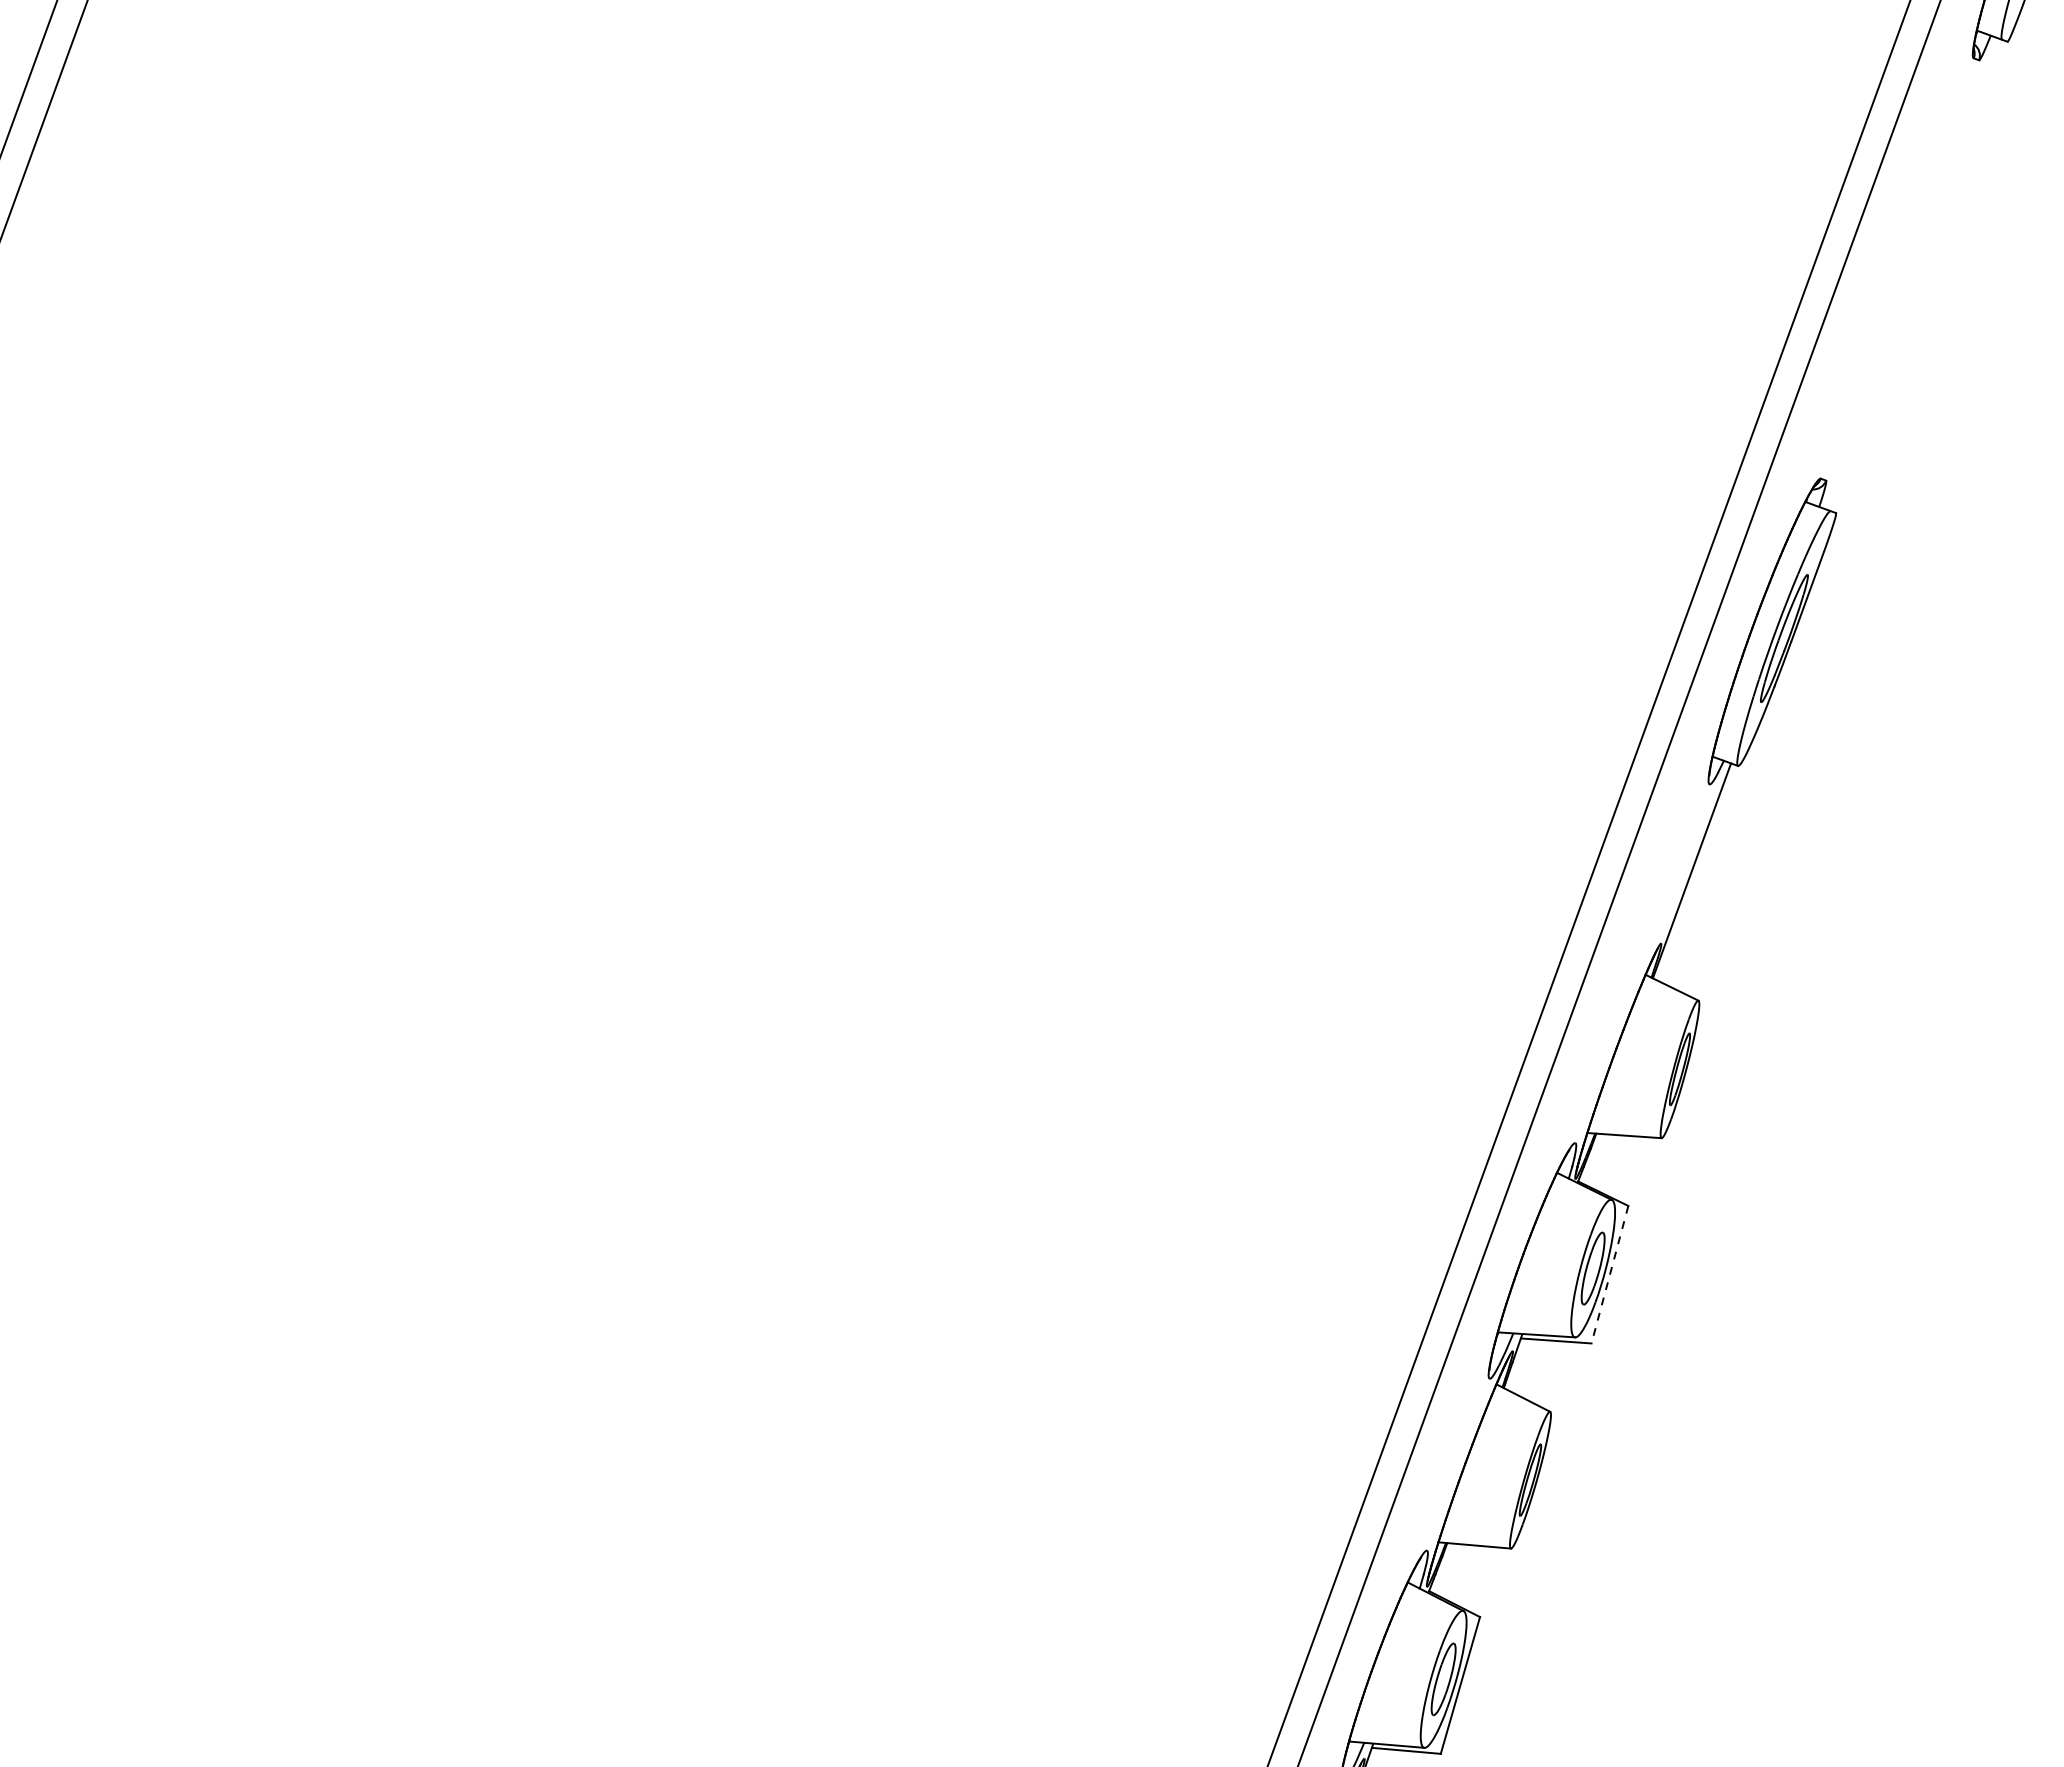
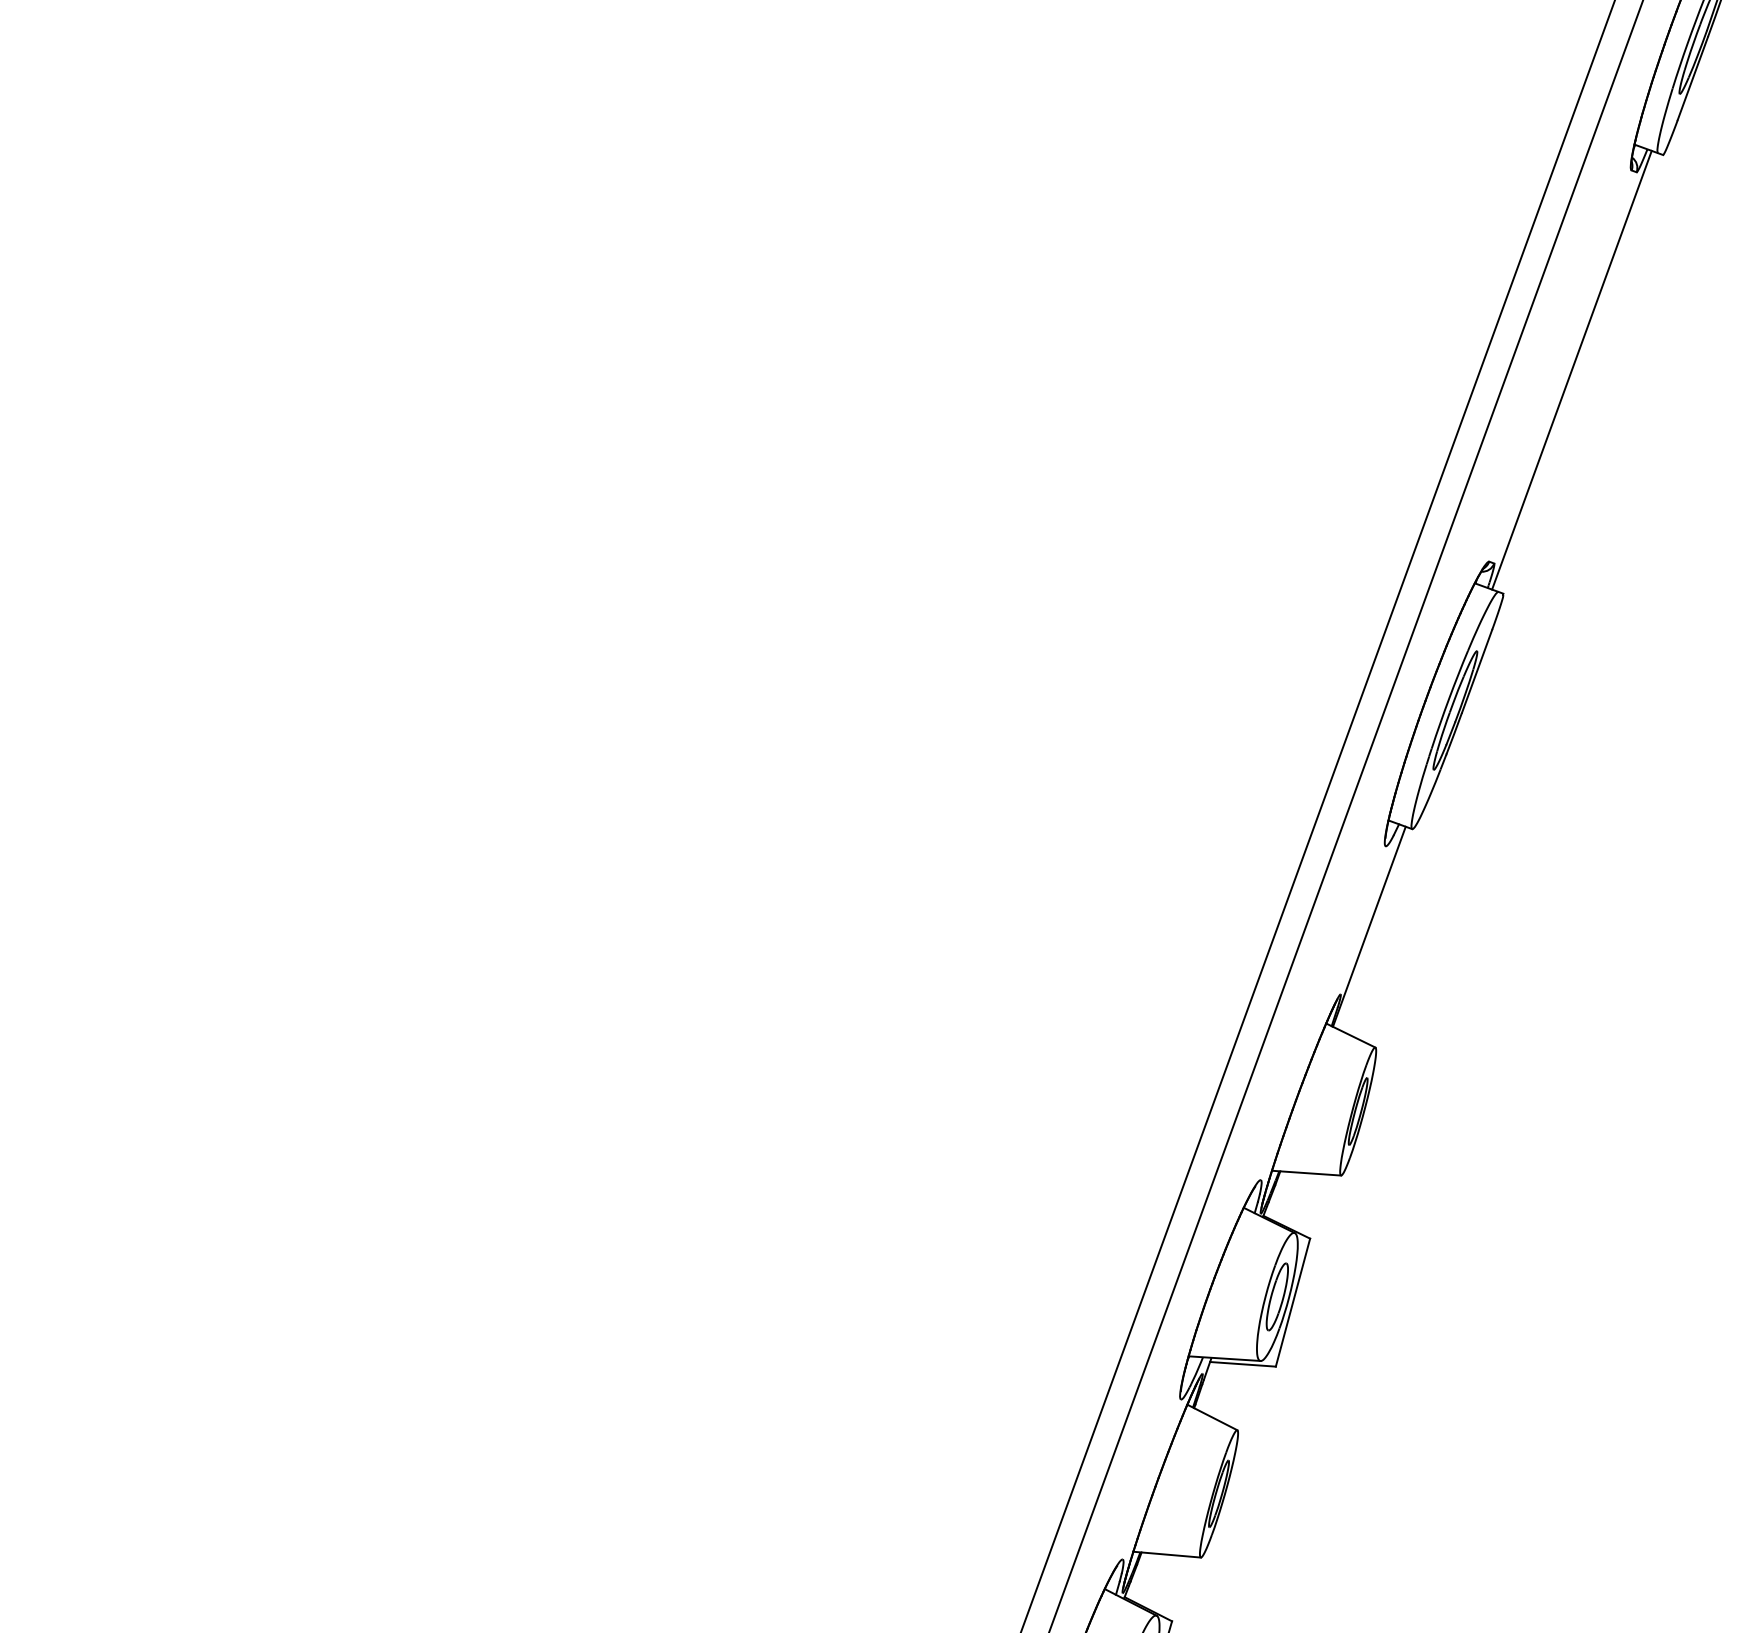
line: (1909, 272) -> (1571, 369), added
line: (1609, 1275) -> (1292, 1303), dashed -> solid

